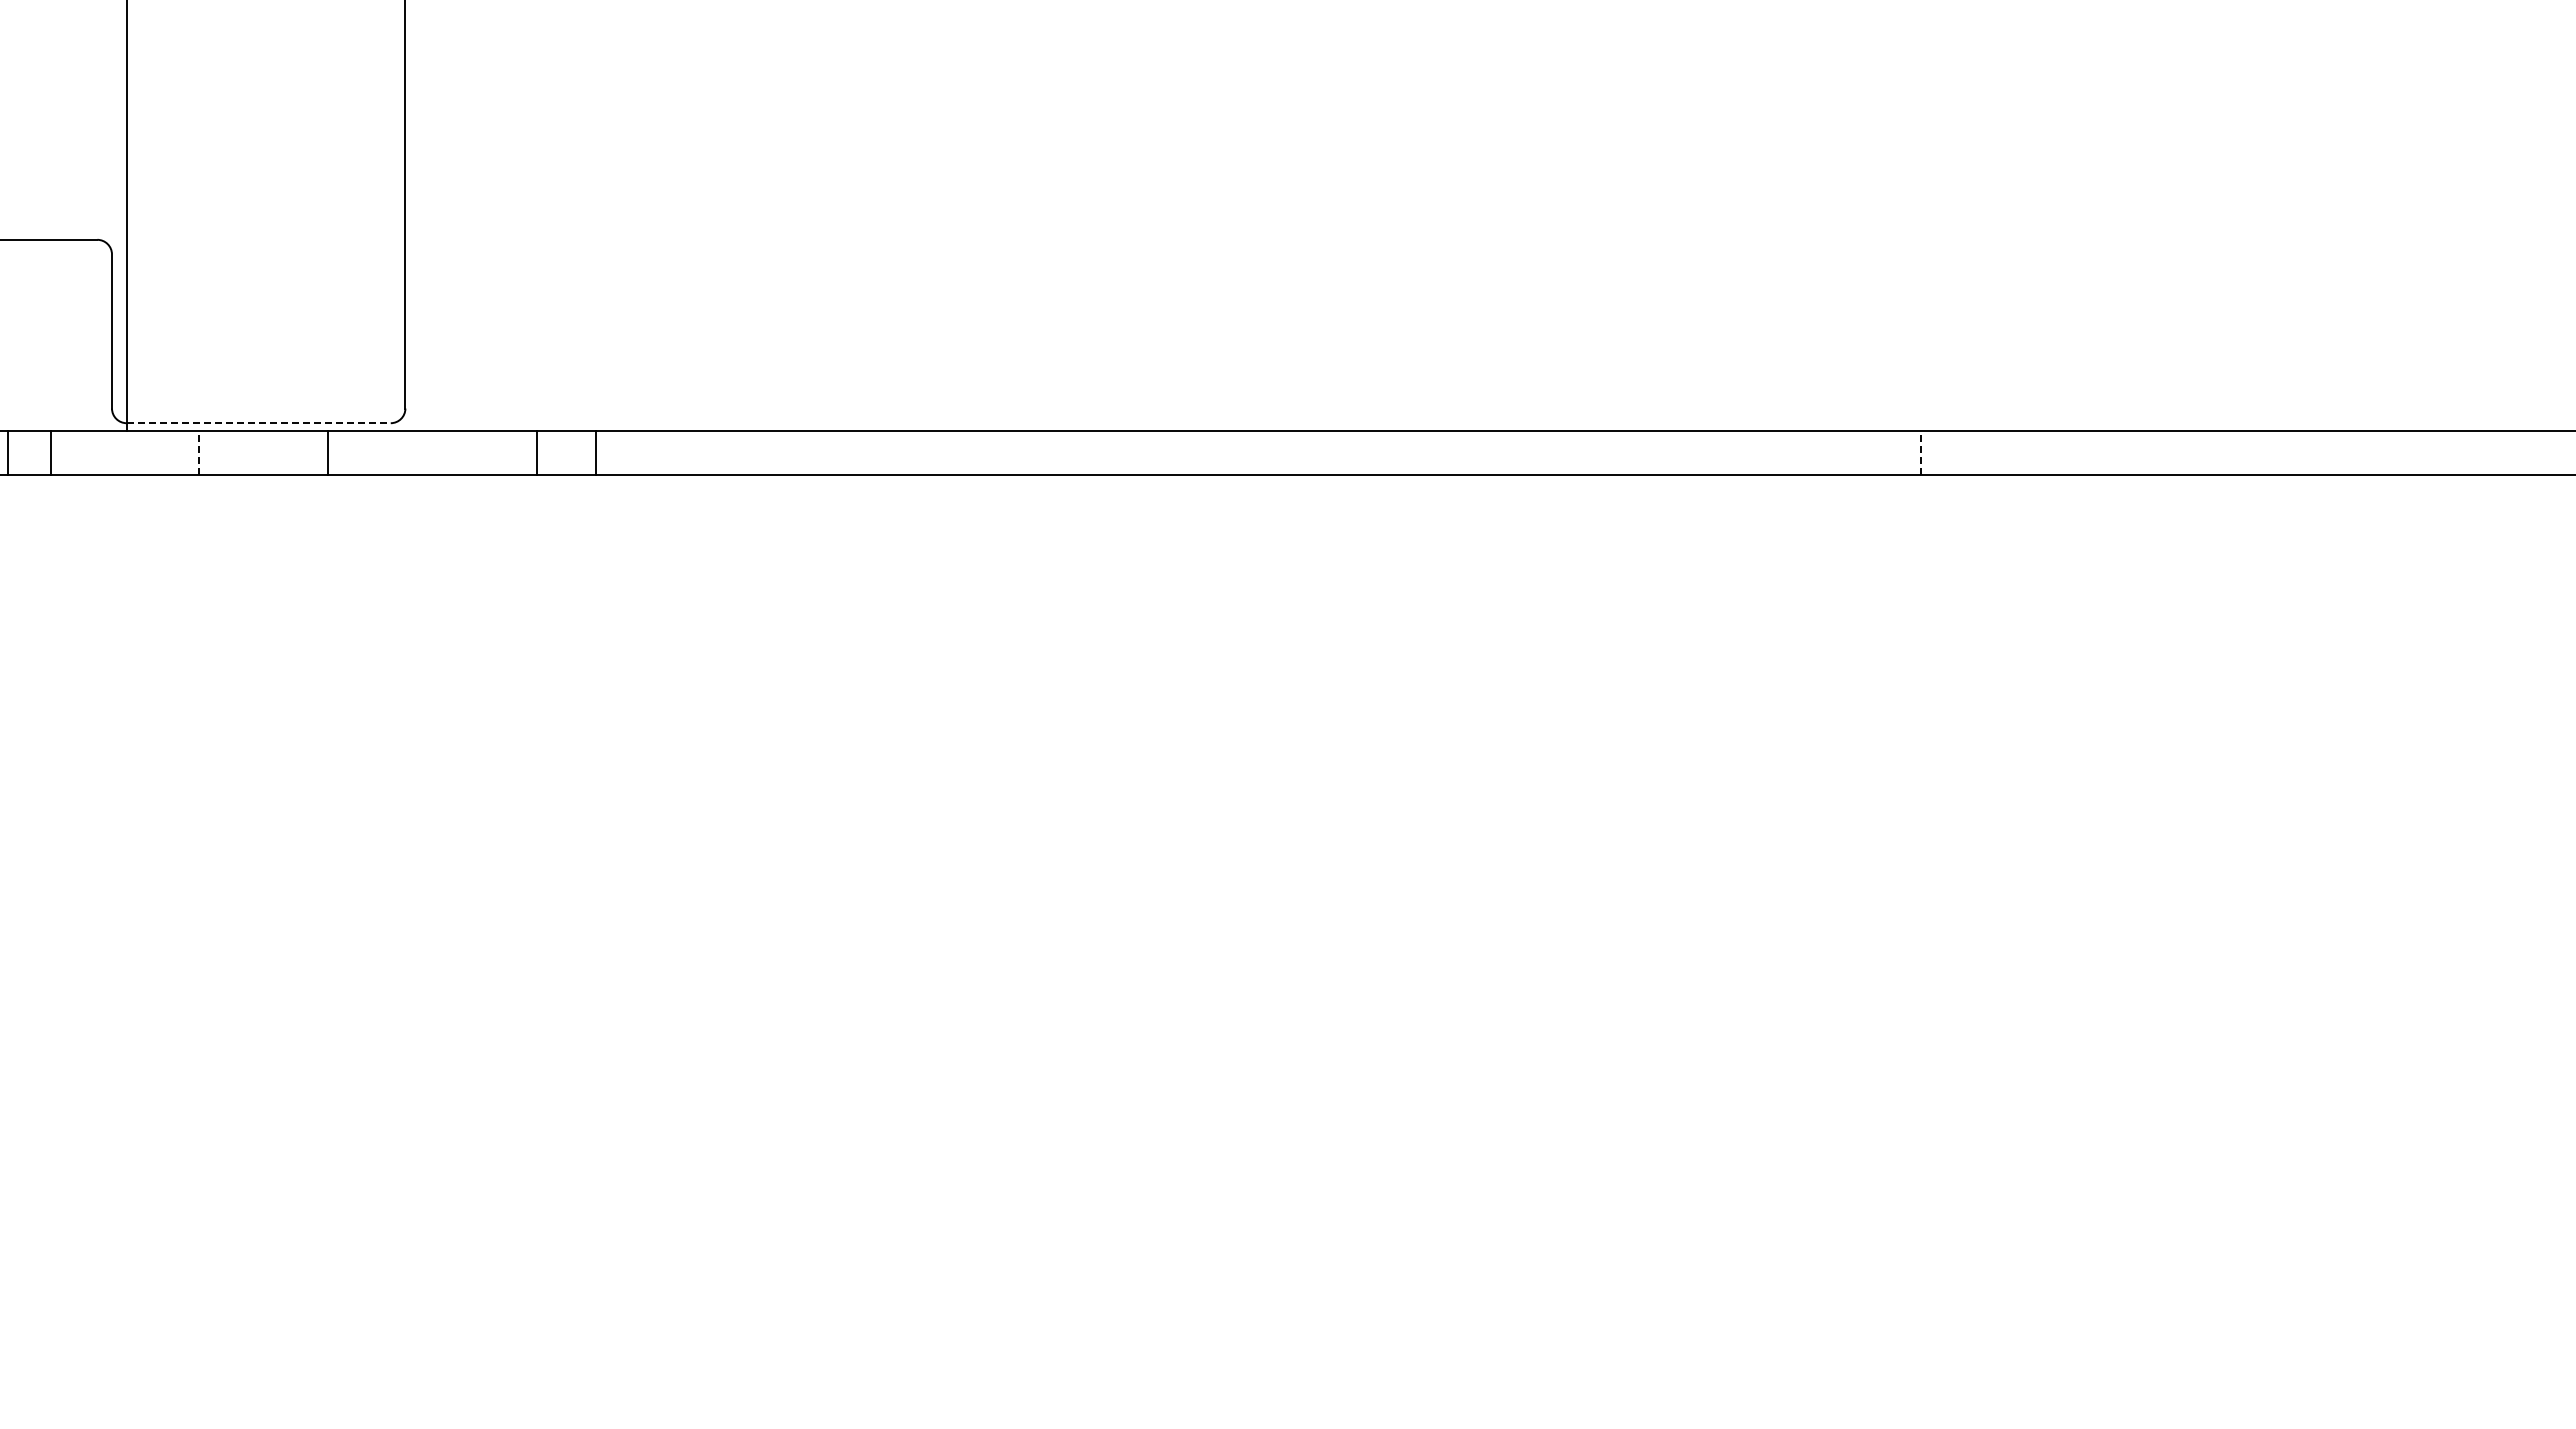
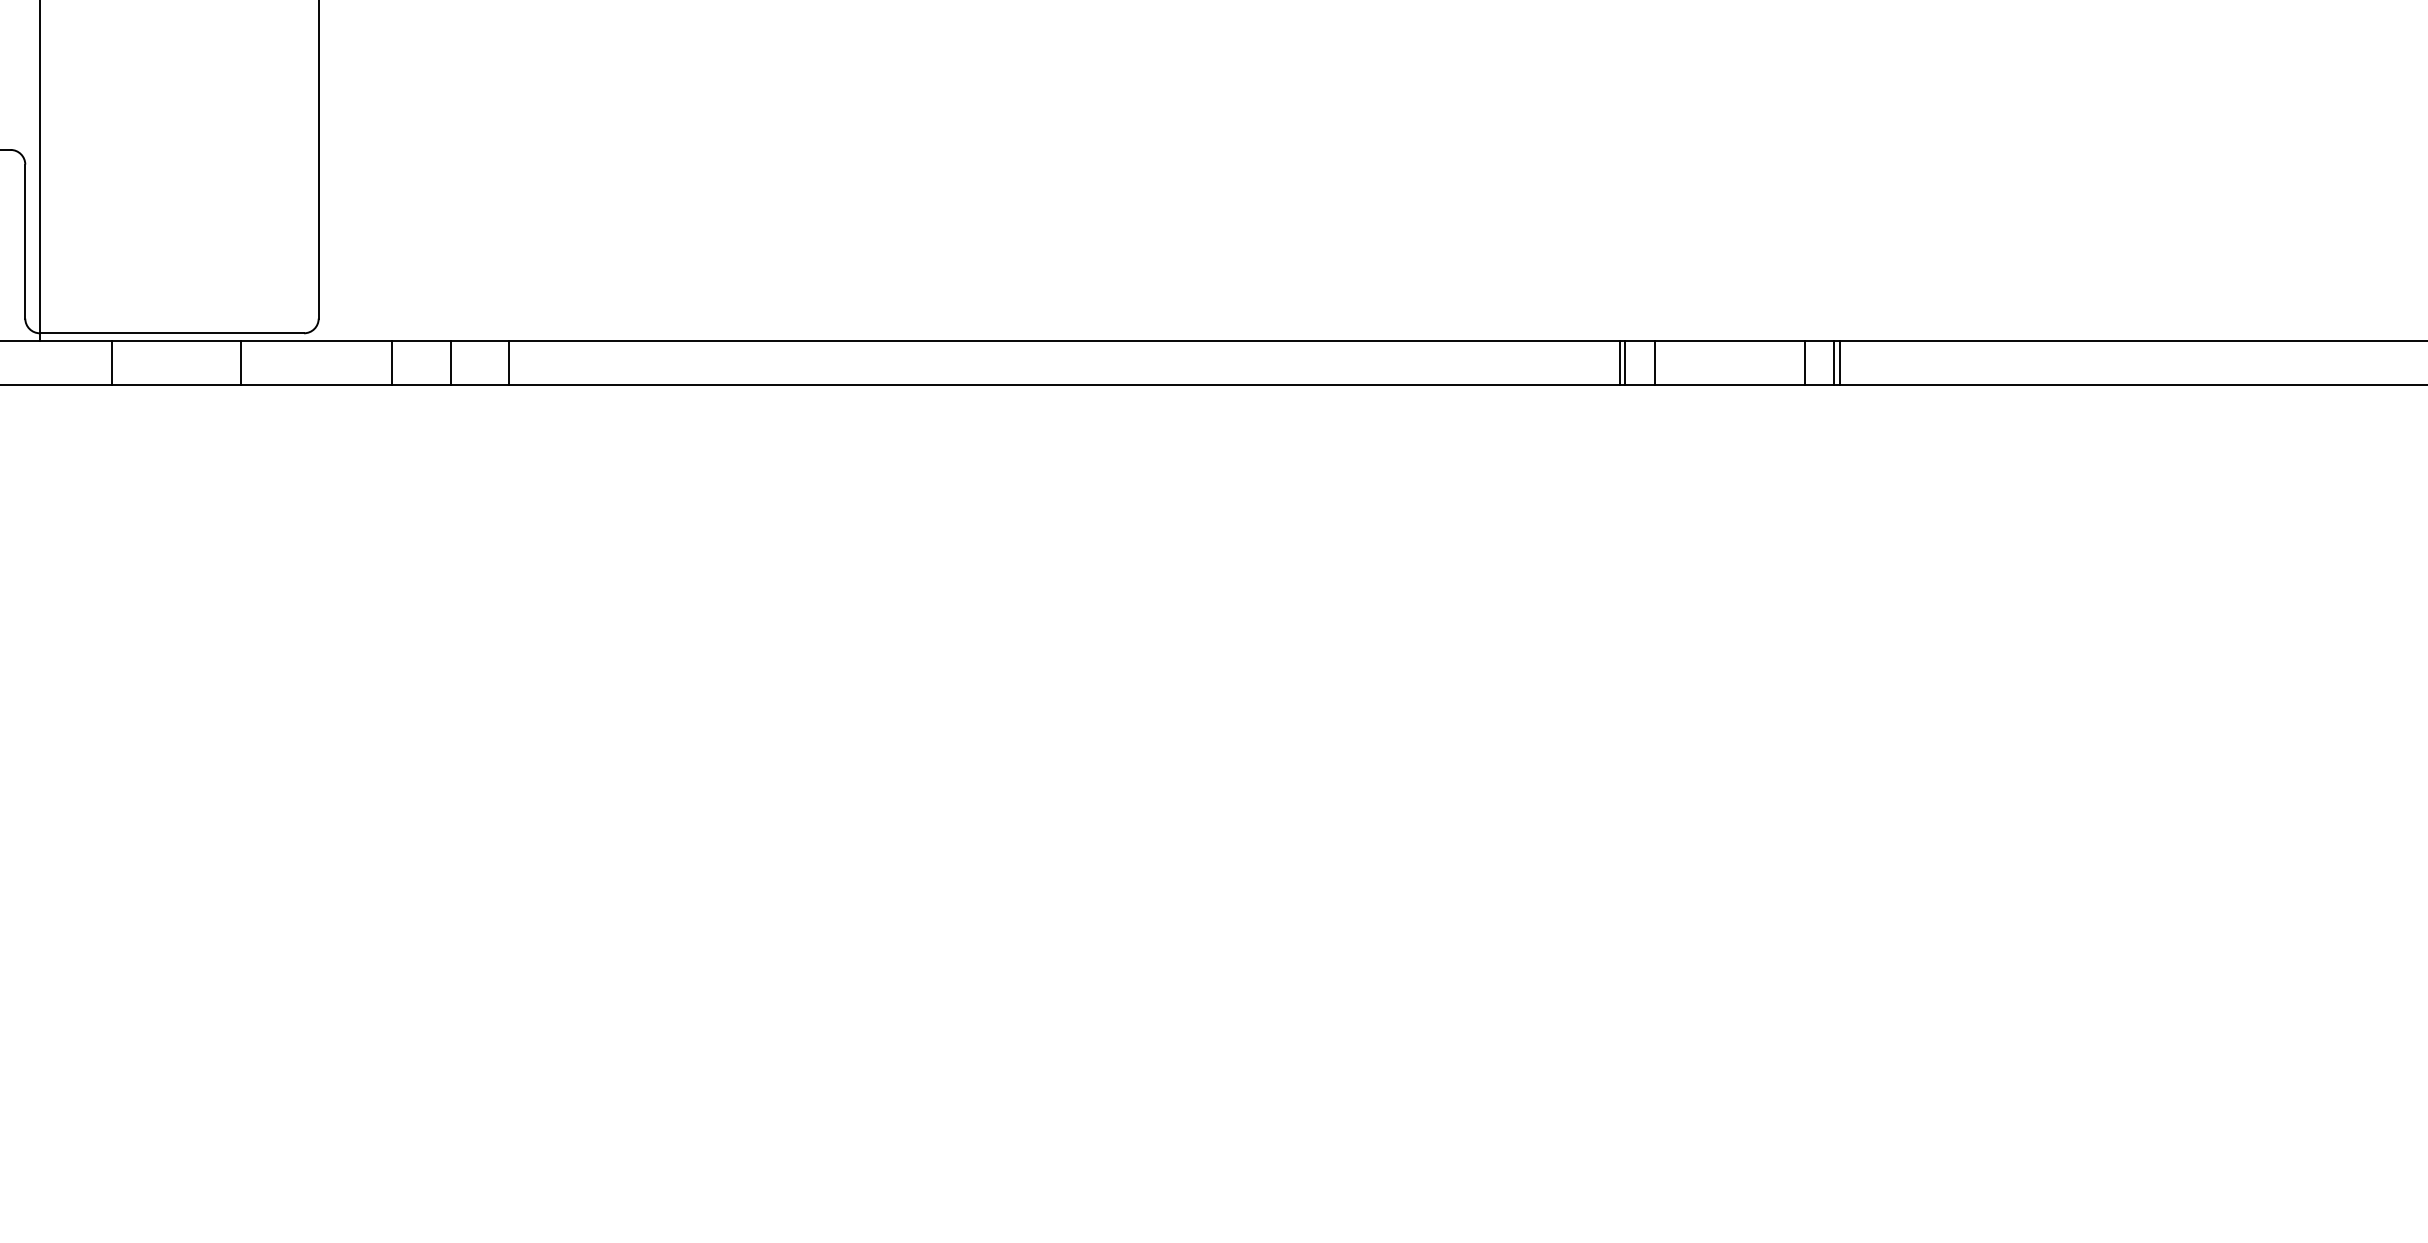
line: (259, 423) -> (172, 333), dashed -> solid
line: (198, 452) -> (111, 362), dashed -> solid
line: (478, 452) -> (391, 362), added
line: (1706, 452) -> (1619, 362), added
line: (1711, 452) -> (1624, 362), added
line: (1741, 452) -> (1654, 362), added
line: (1891, 452) -> (1804, 362), added
line: (1920, 452) -> (1833, 362), dashed -> solid
line: (1926, 452) -> (1839, 362), added

